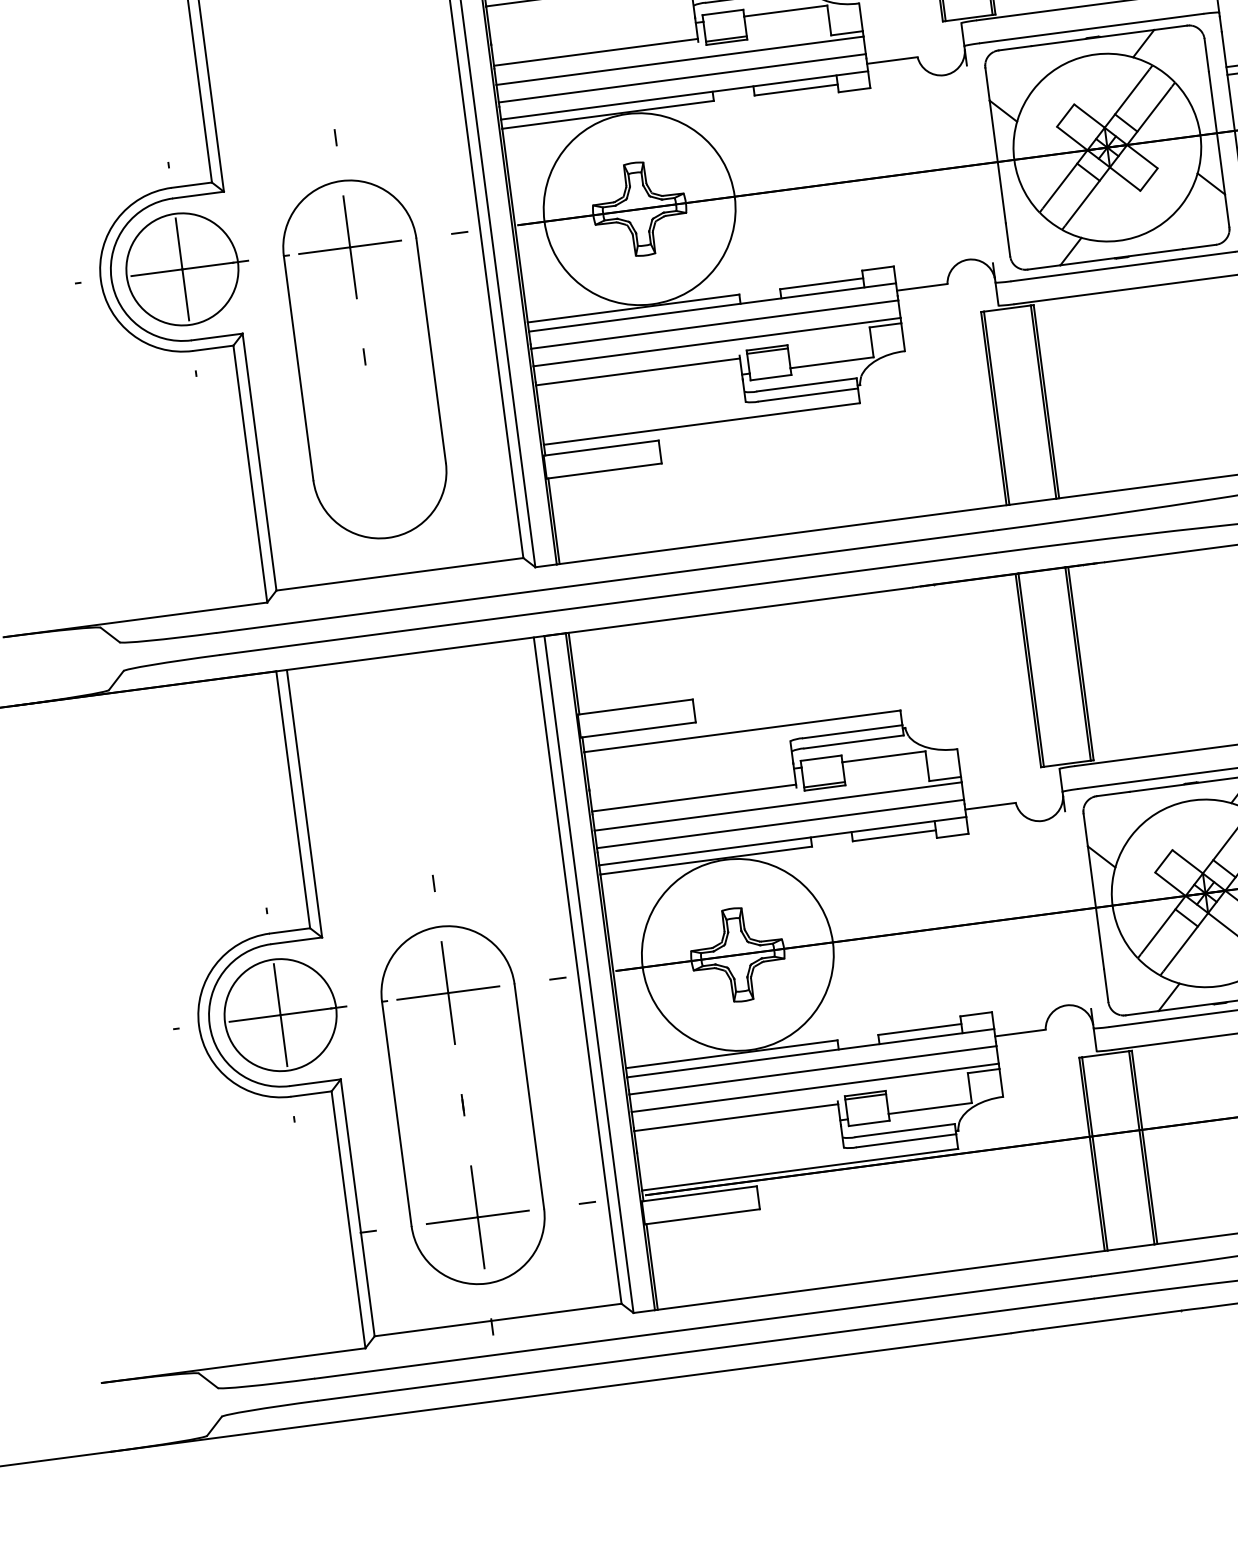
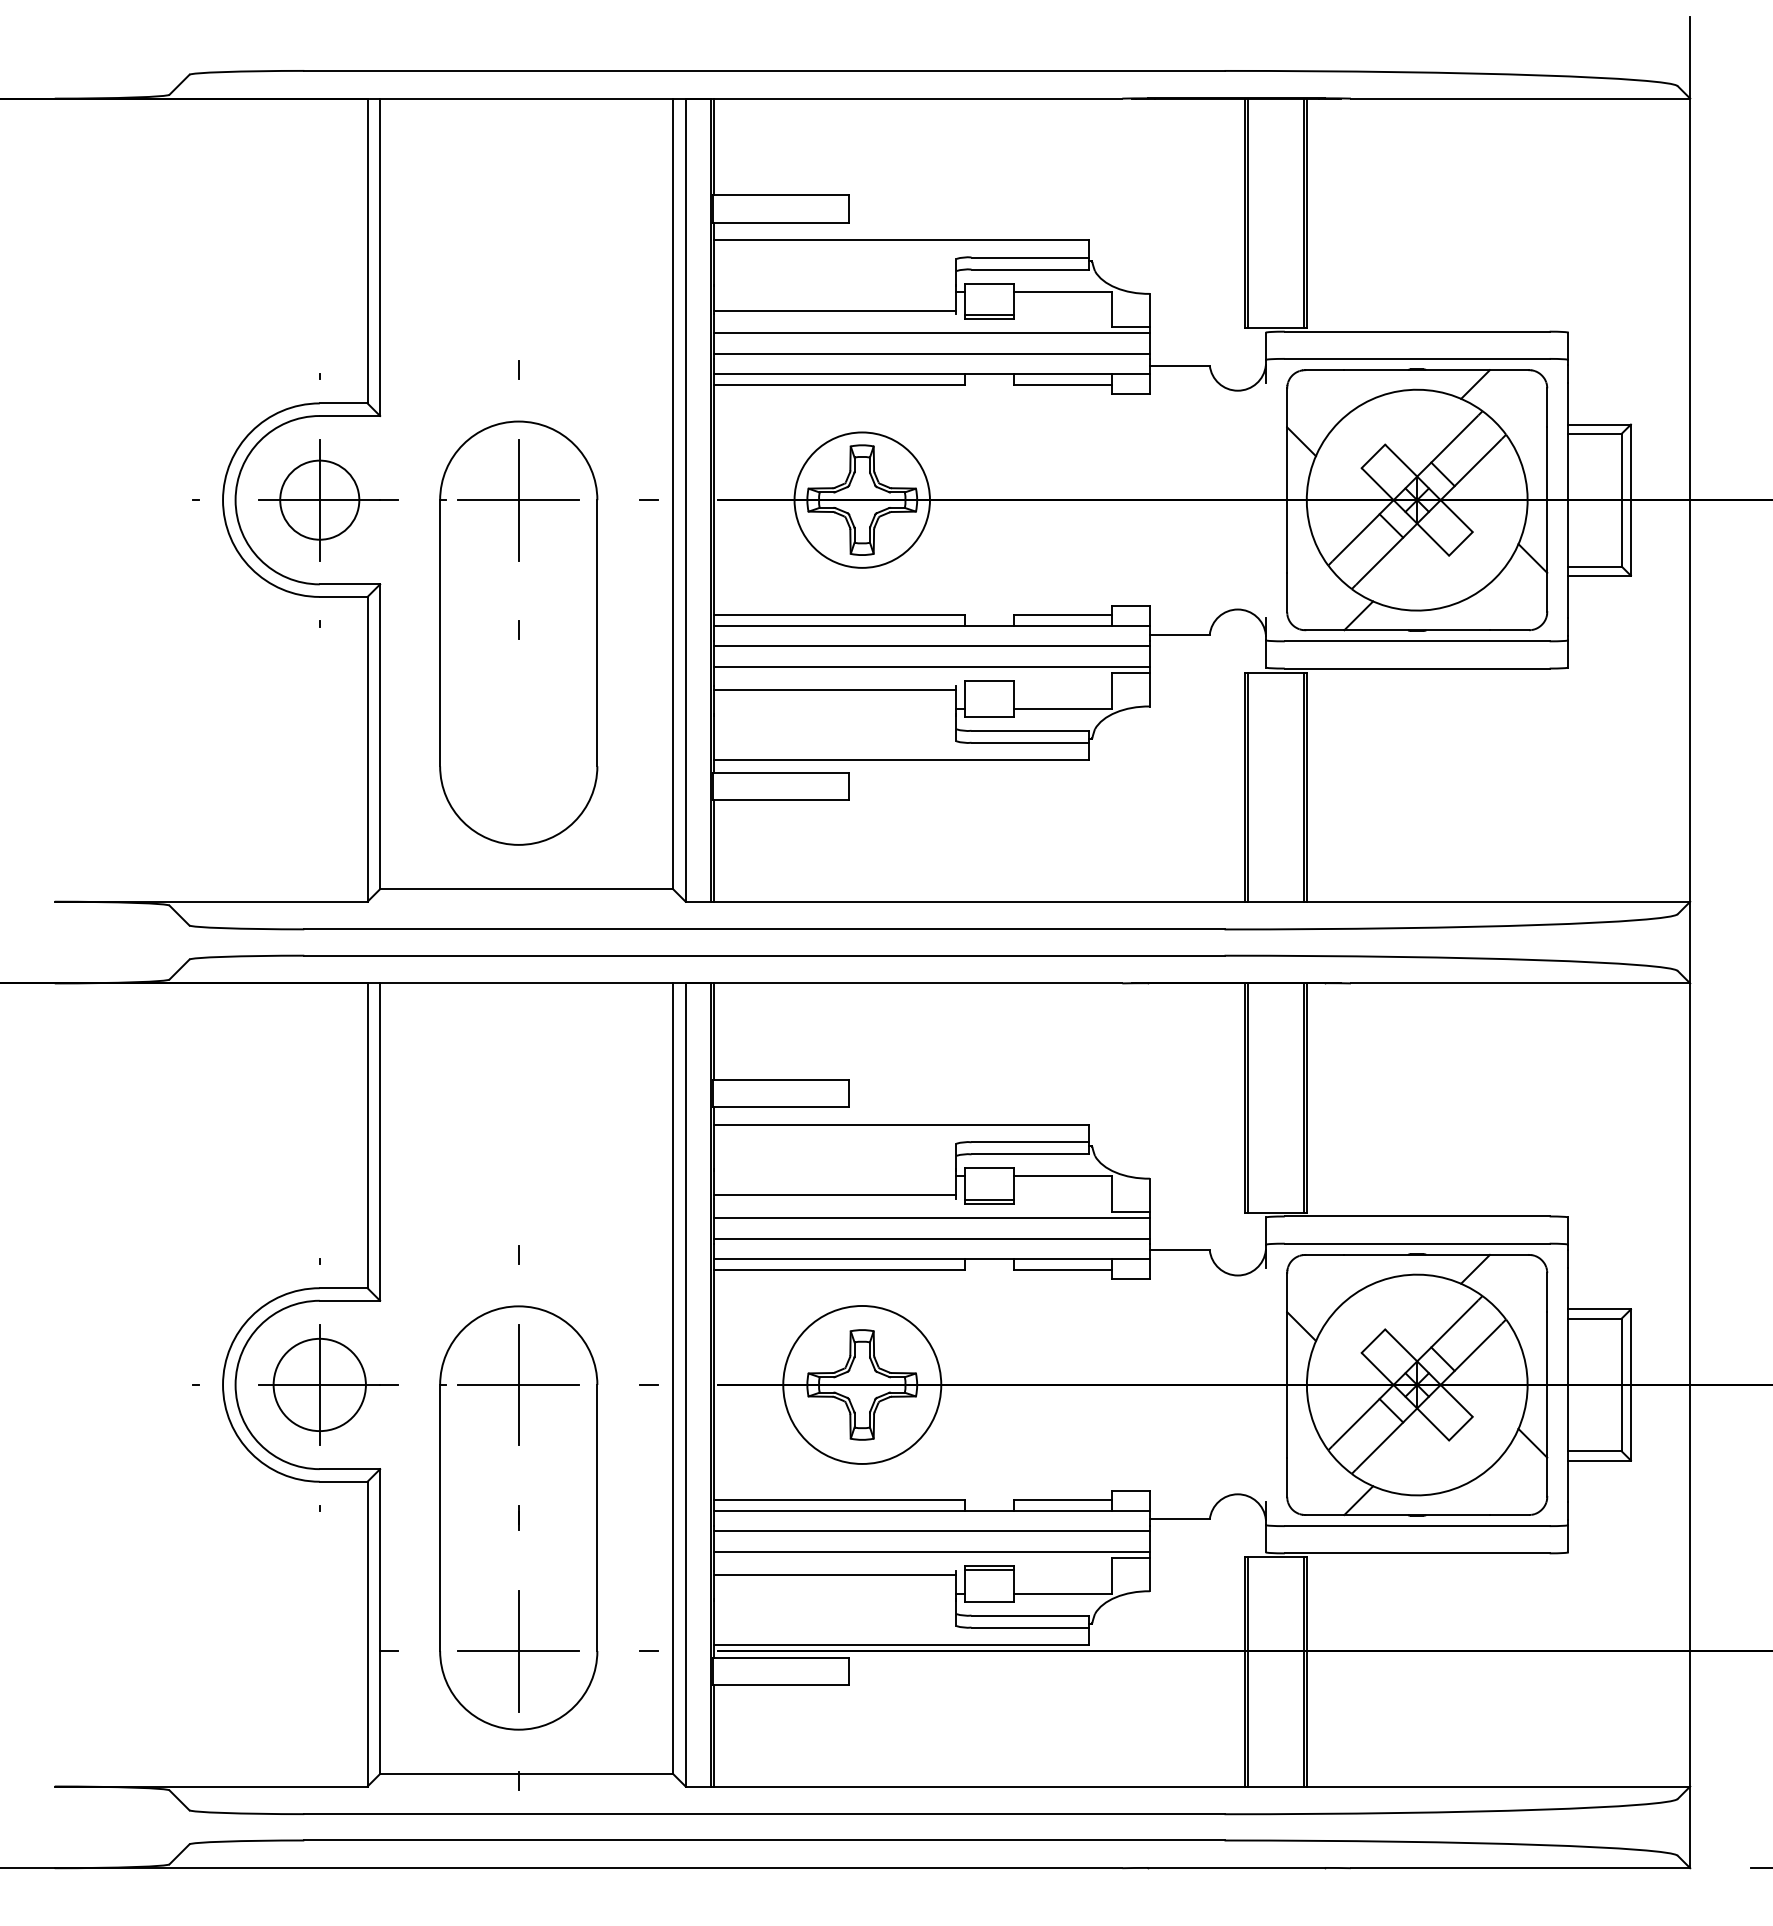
circle: (639, 209) -> (862, 500), size x0.6
circle: (182, 269) -> (319, 500), size x0.6
line: (767, 351) -> (989, 685), removed
circle: (737, 954) -> (862, 1384), size x0.7
circle: (280, 1014) -> (319, 1384), size x0.7

